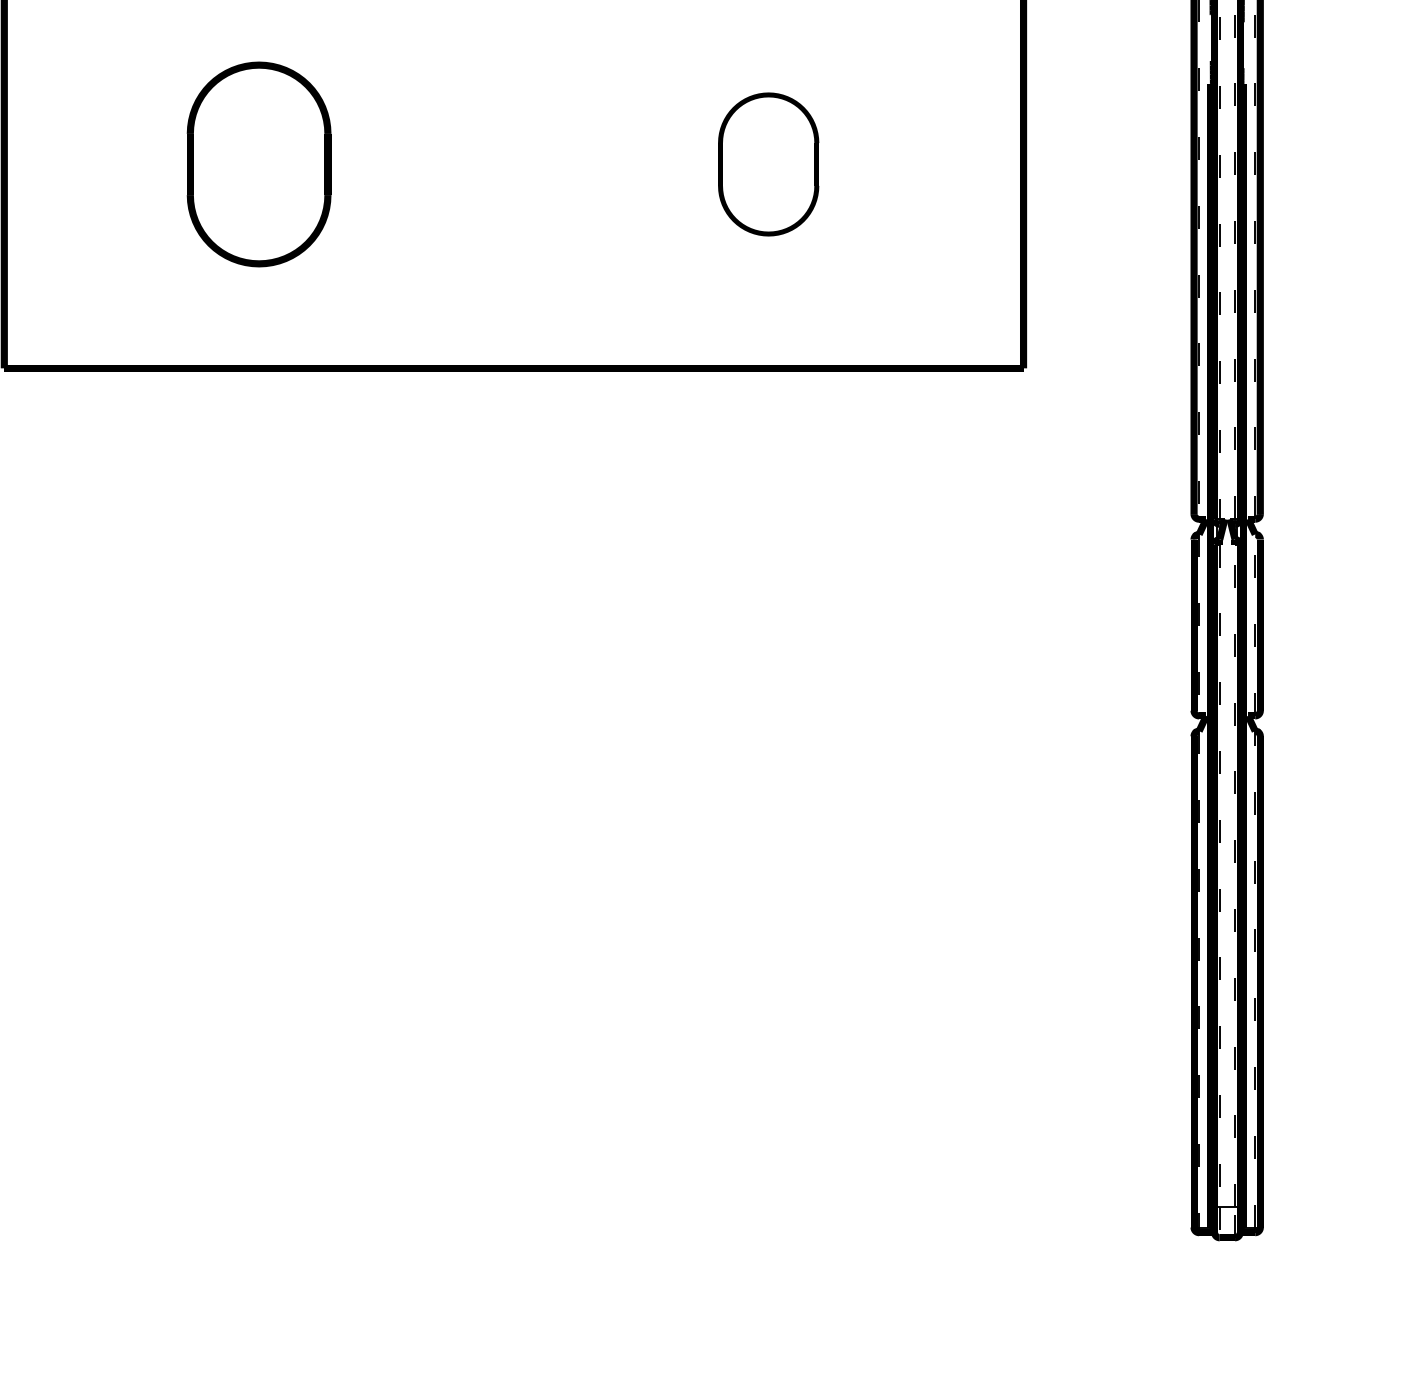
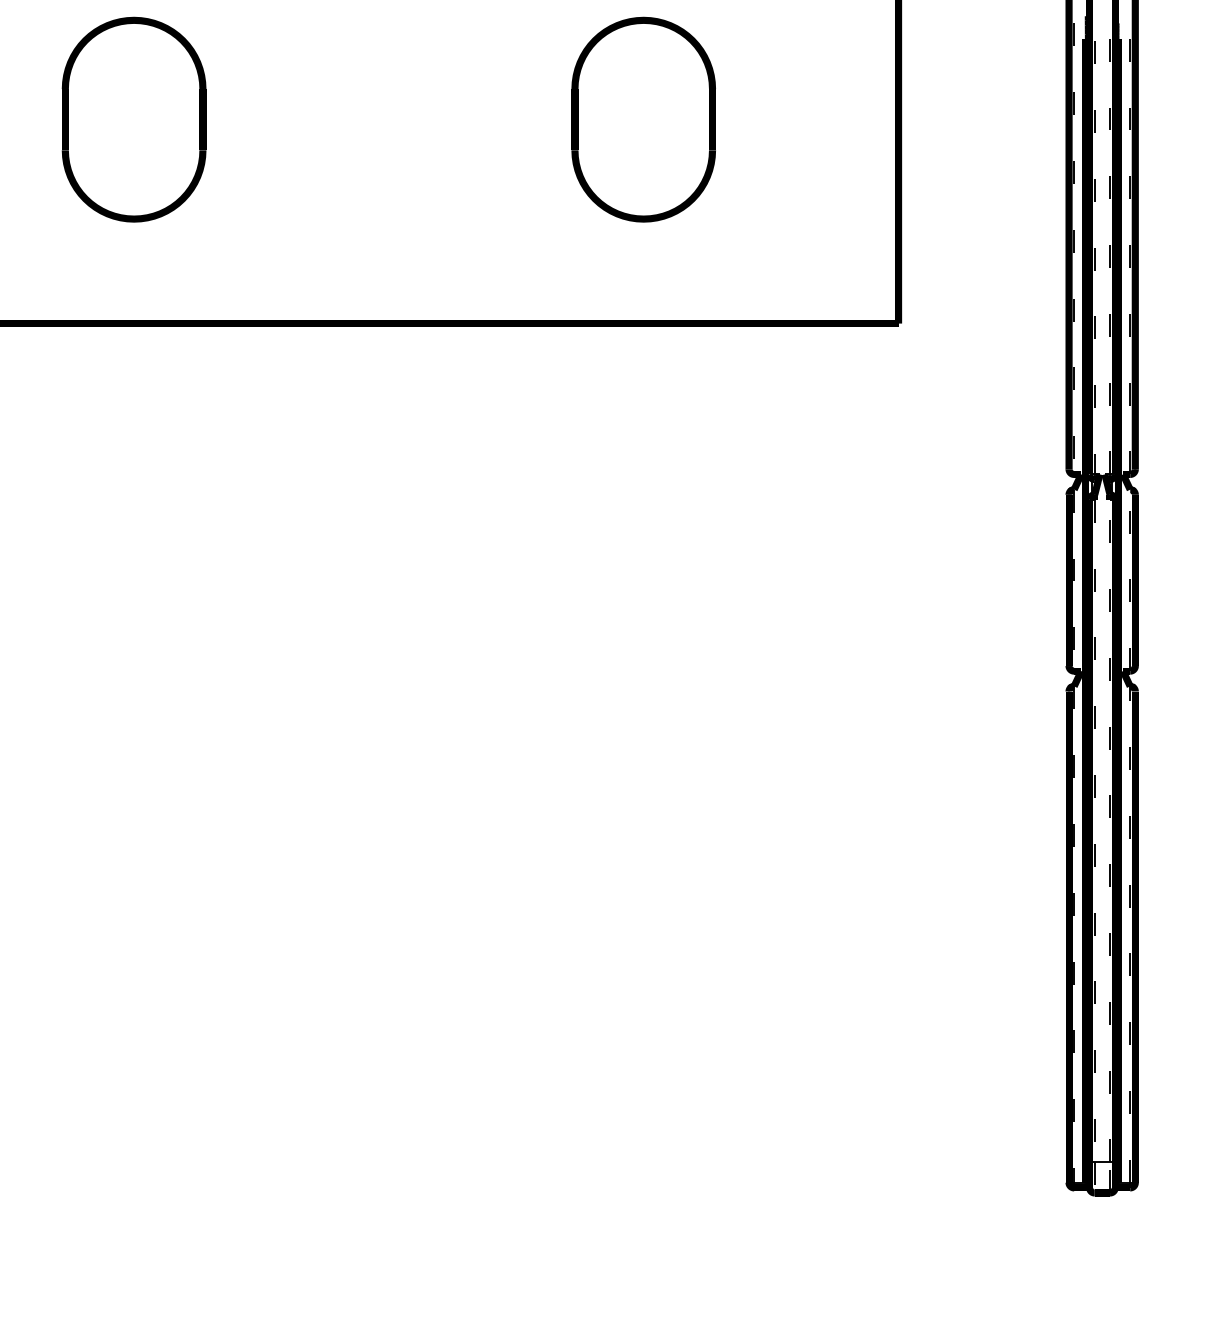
part: (768, 164) -> (643, 119), size x1.43

